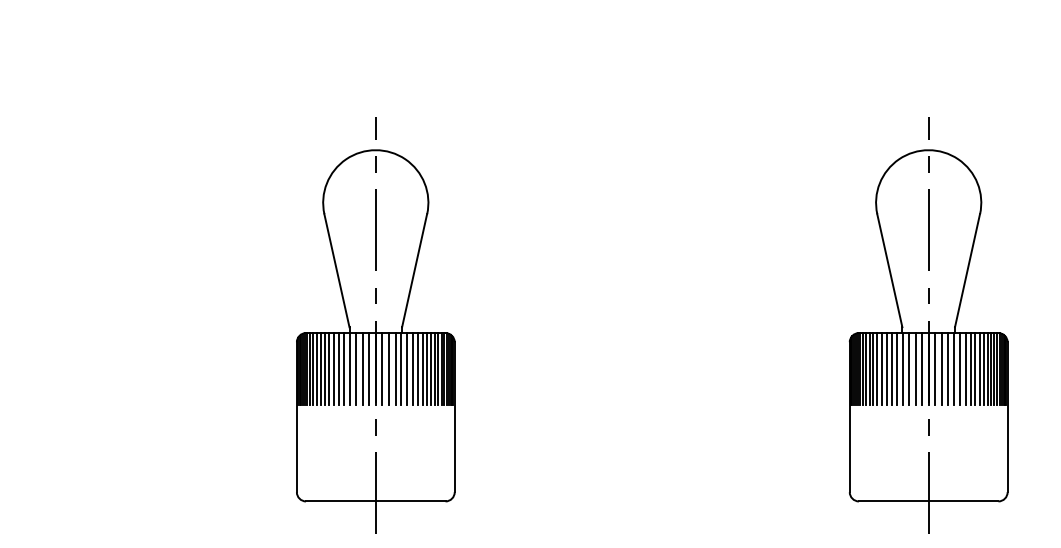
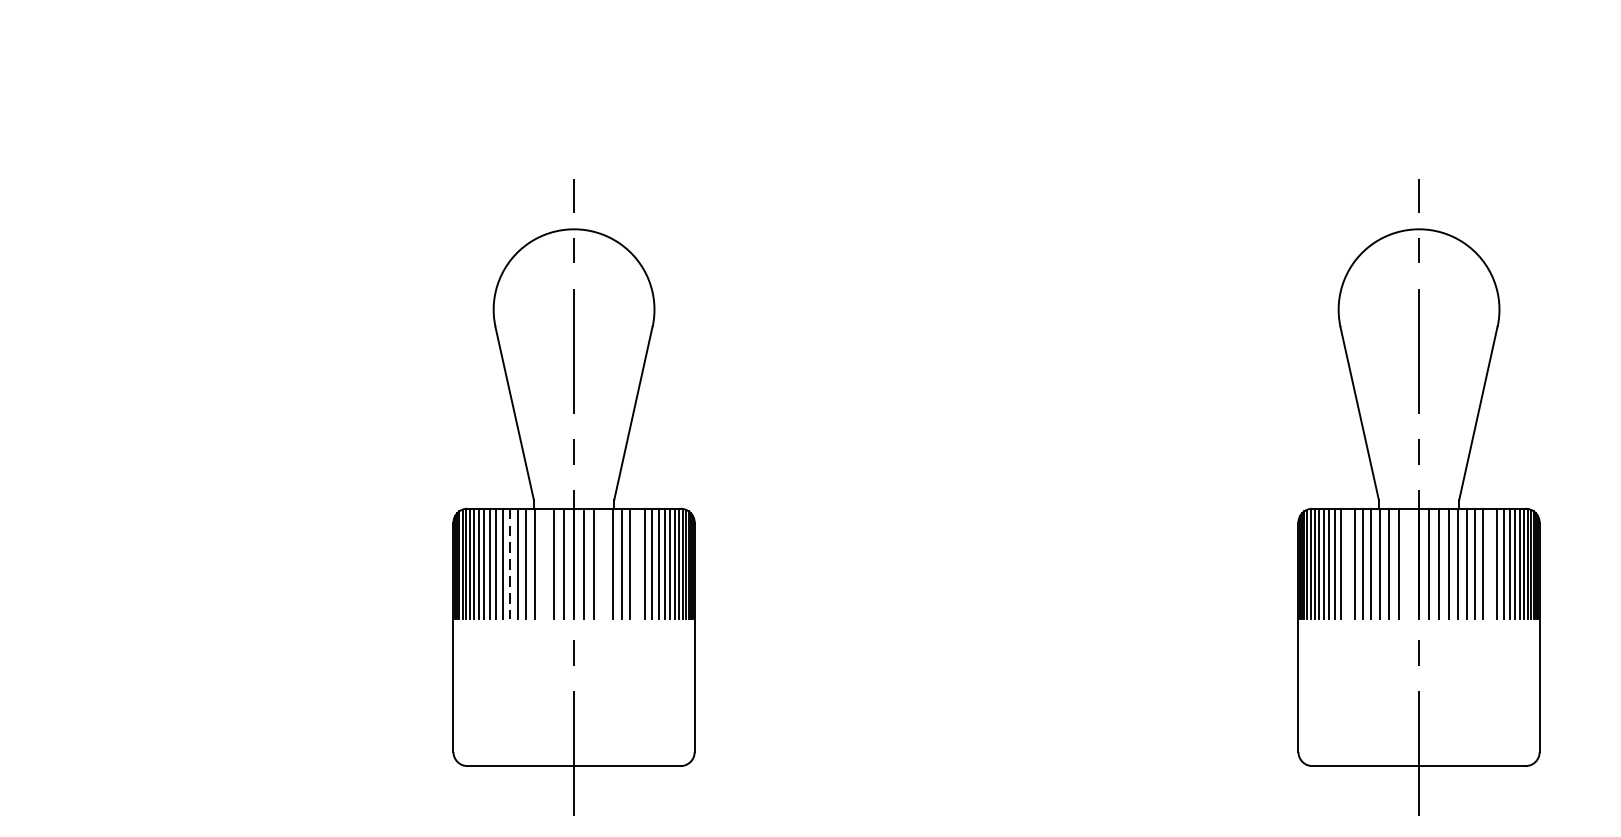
line: (333, 369) -> (509, 564), solid -> dashed
line: (356, 369) -> (544, 564), removed
line: (395, 369) -> (604, 564), removed
line: (417, 369) -> (637, 564), removed
line: (882, 369) -> (1348, 564), removed
line: (922, 369) -> (1409, 564), removed
line: (975, 369) -> (1490, 564), removed

